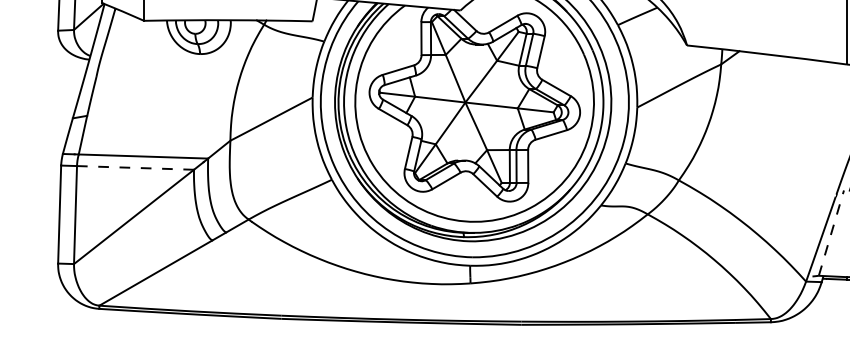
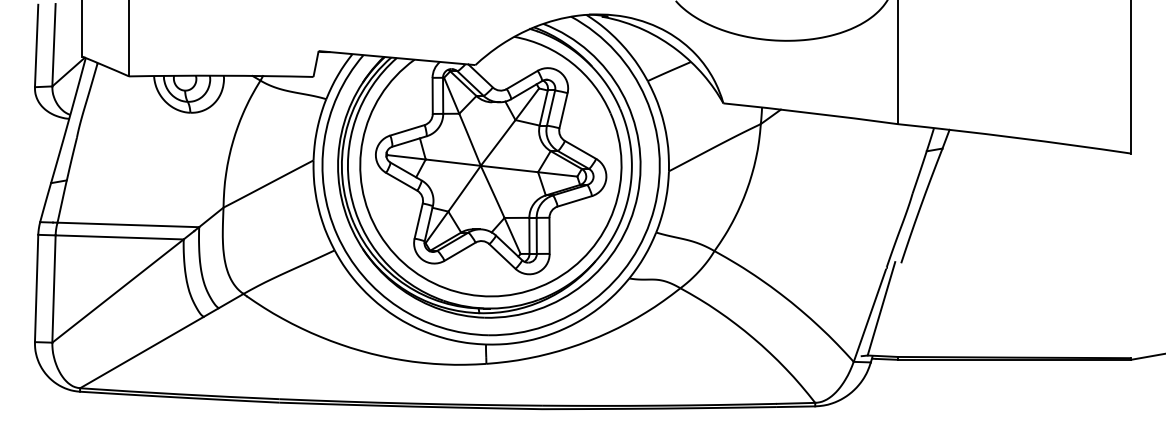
line: (135, 167) -> (119, 237), dashed -> solid
line: (831, 232) -> (881, 308), dashed -> solid

